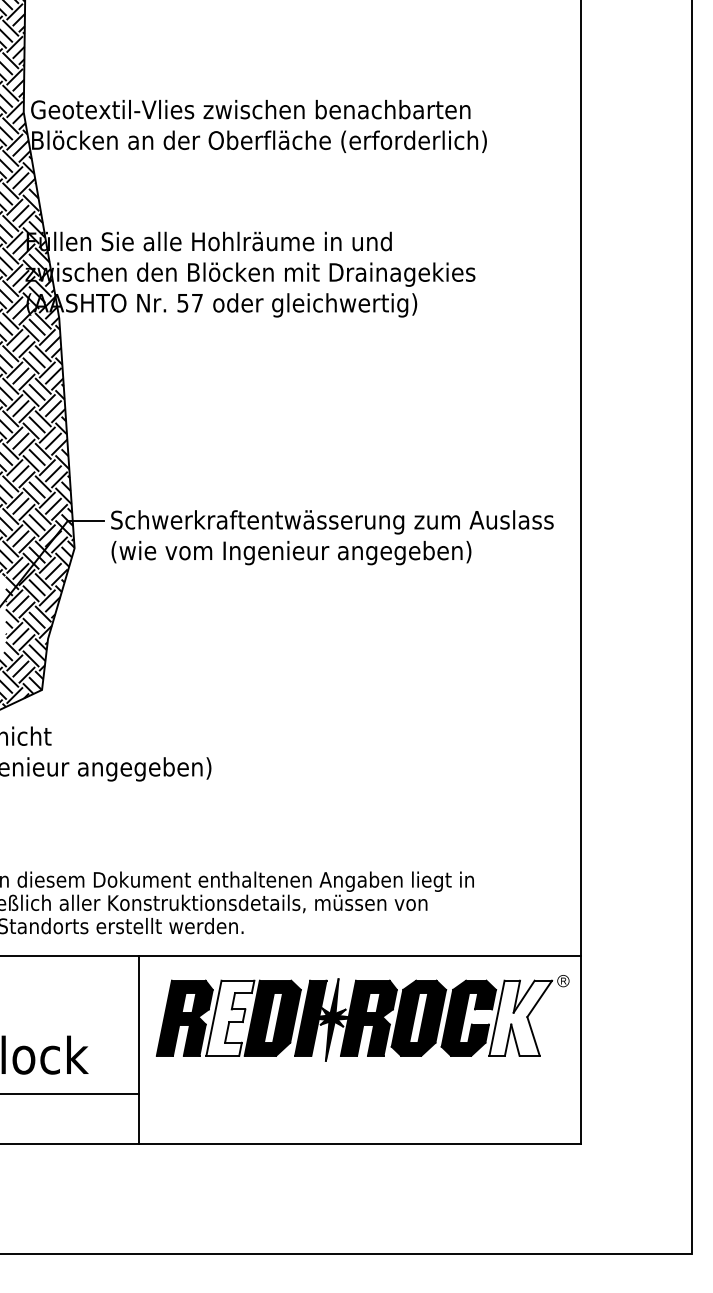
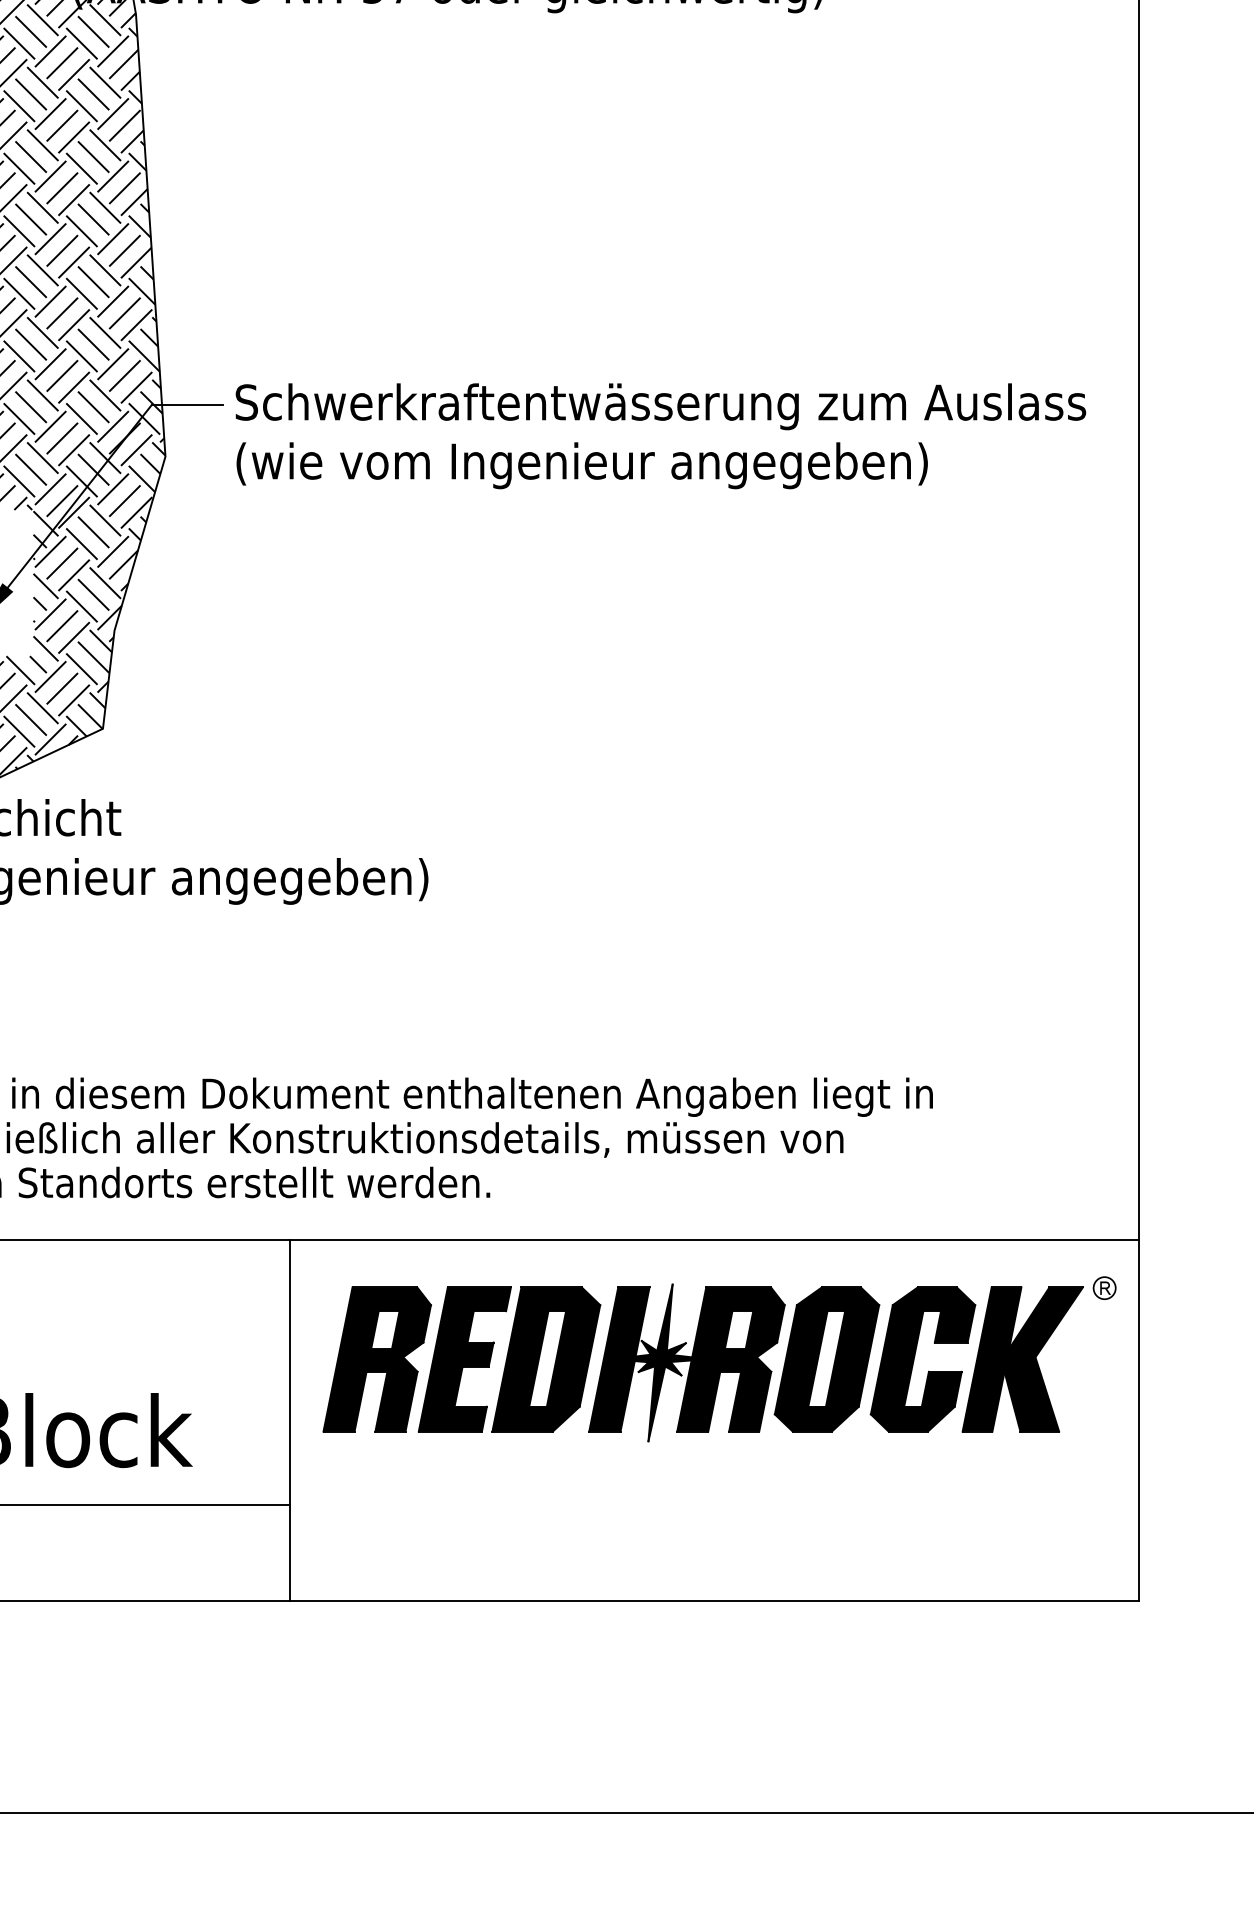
fill: (230, 1017) -> (465, 1358), added
fill: (520, 1017) -> (1022, 1358), added

